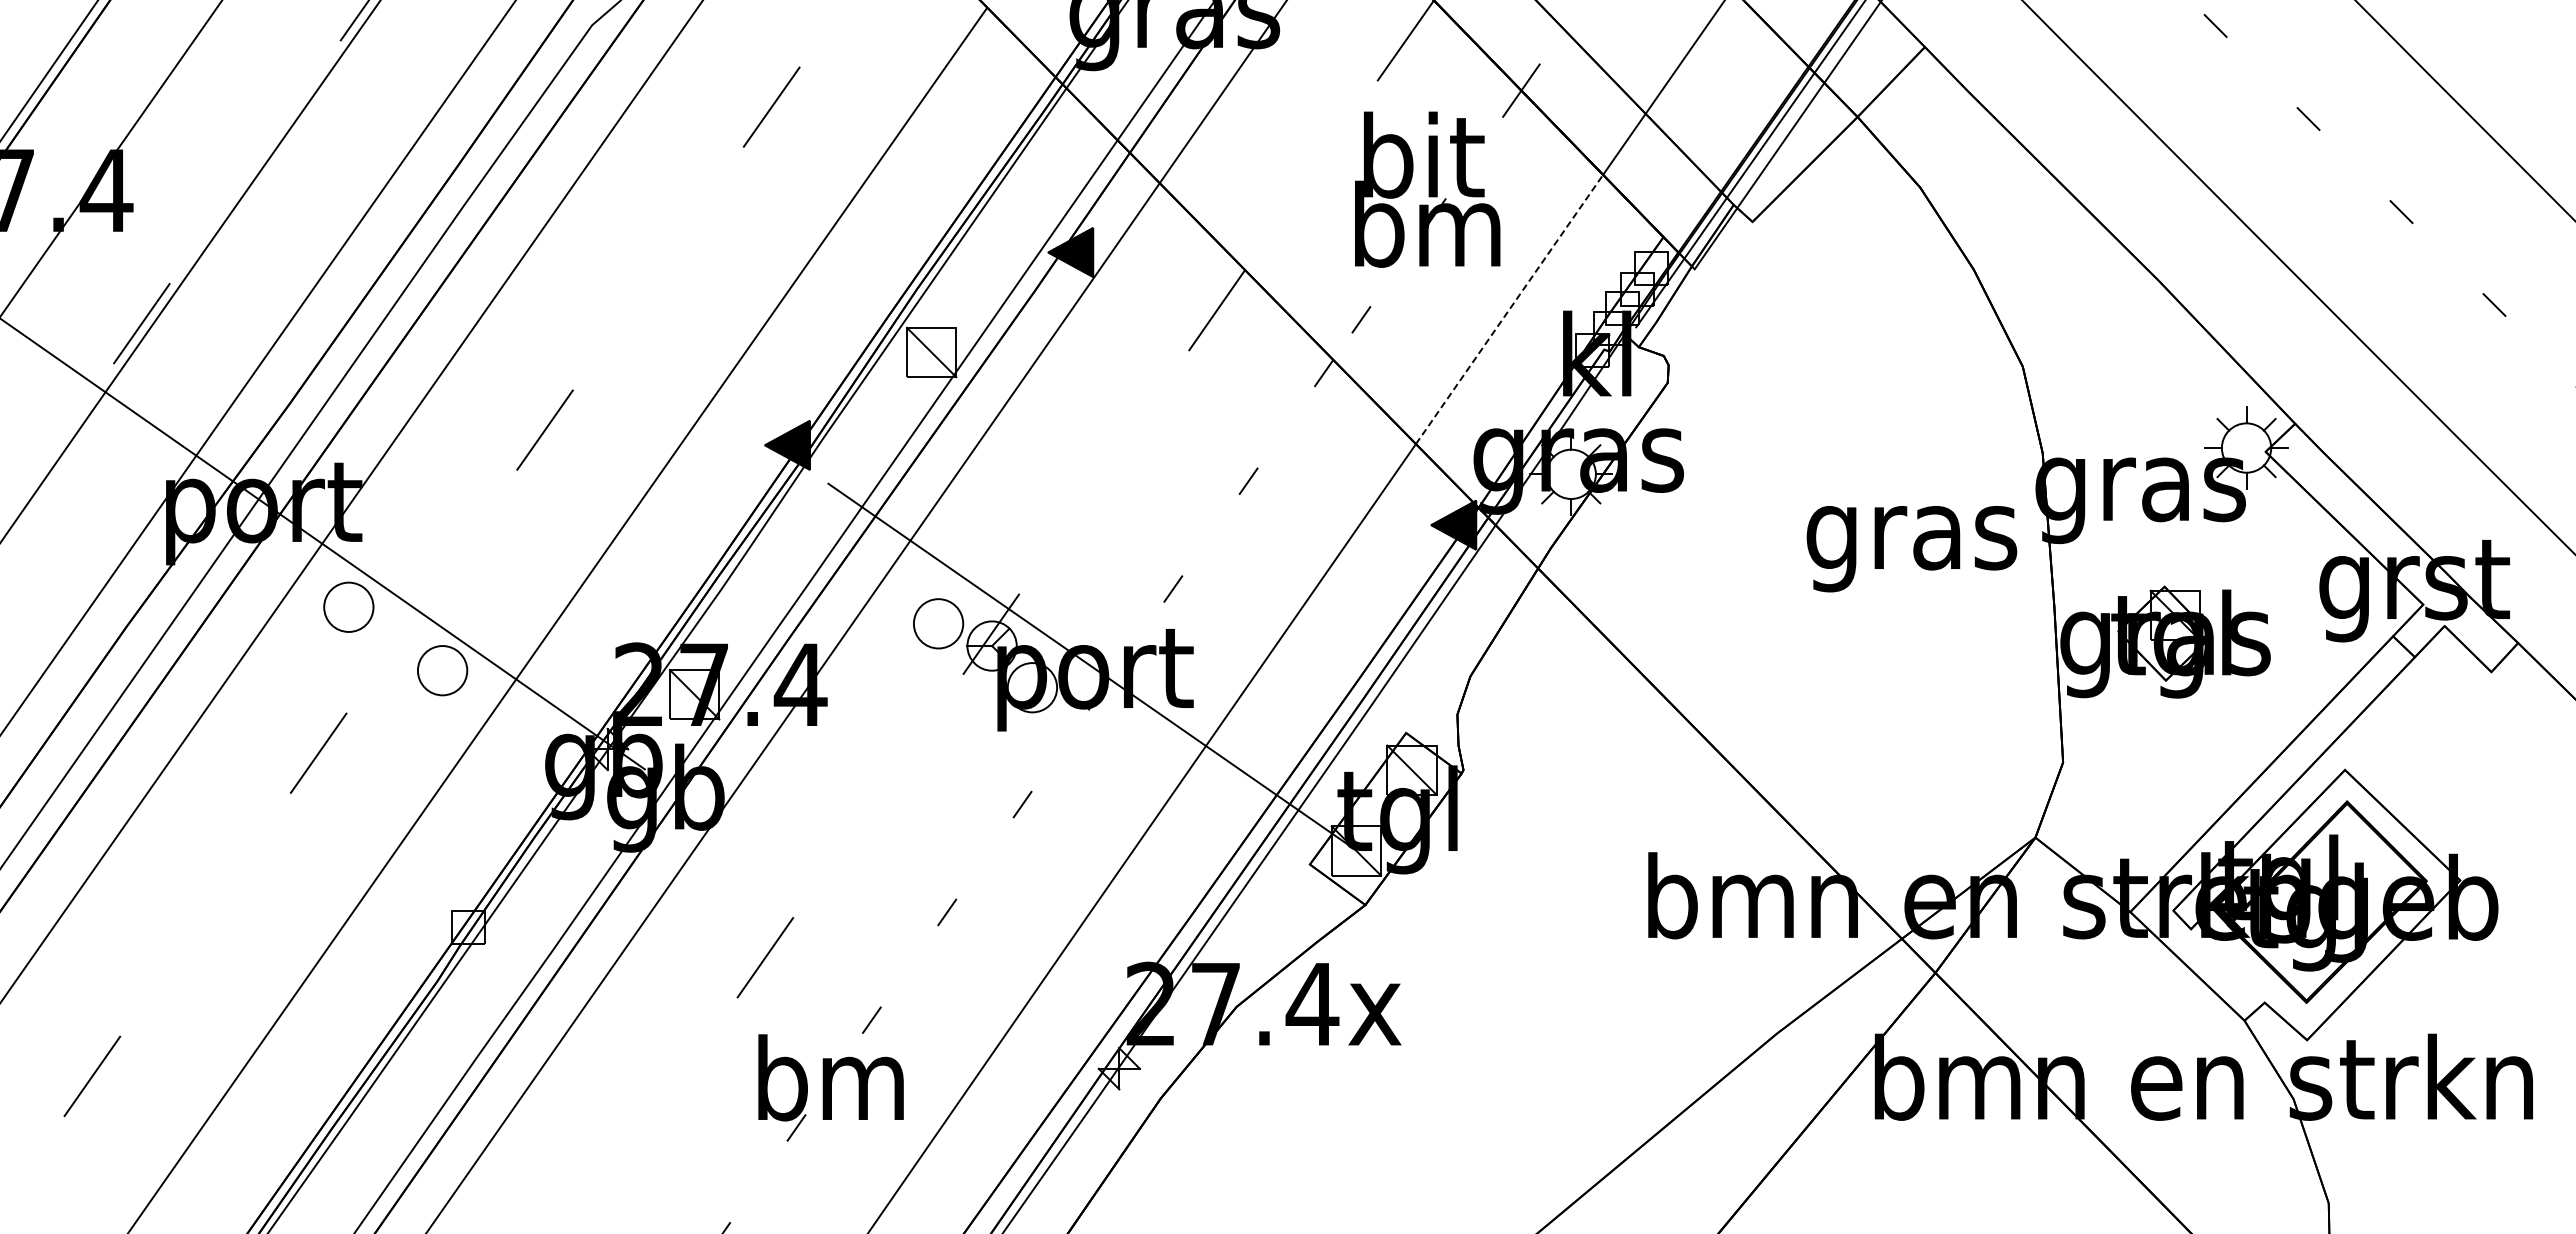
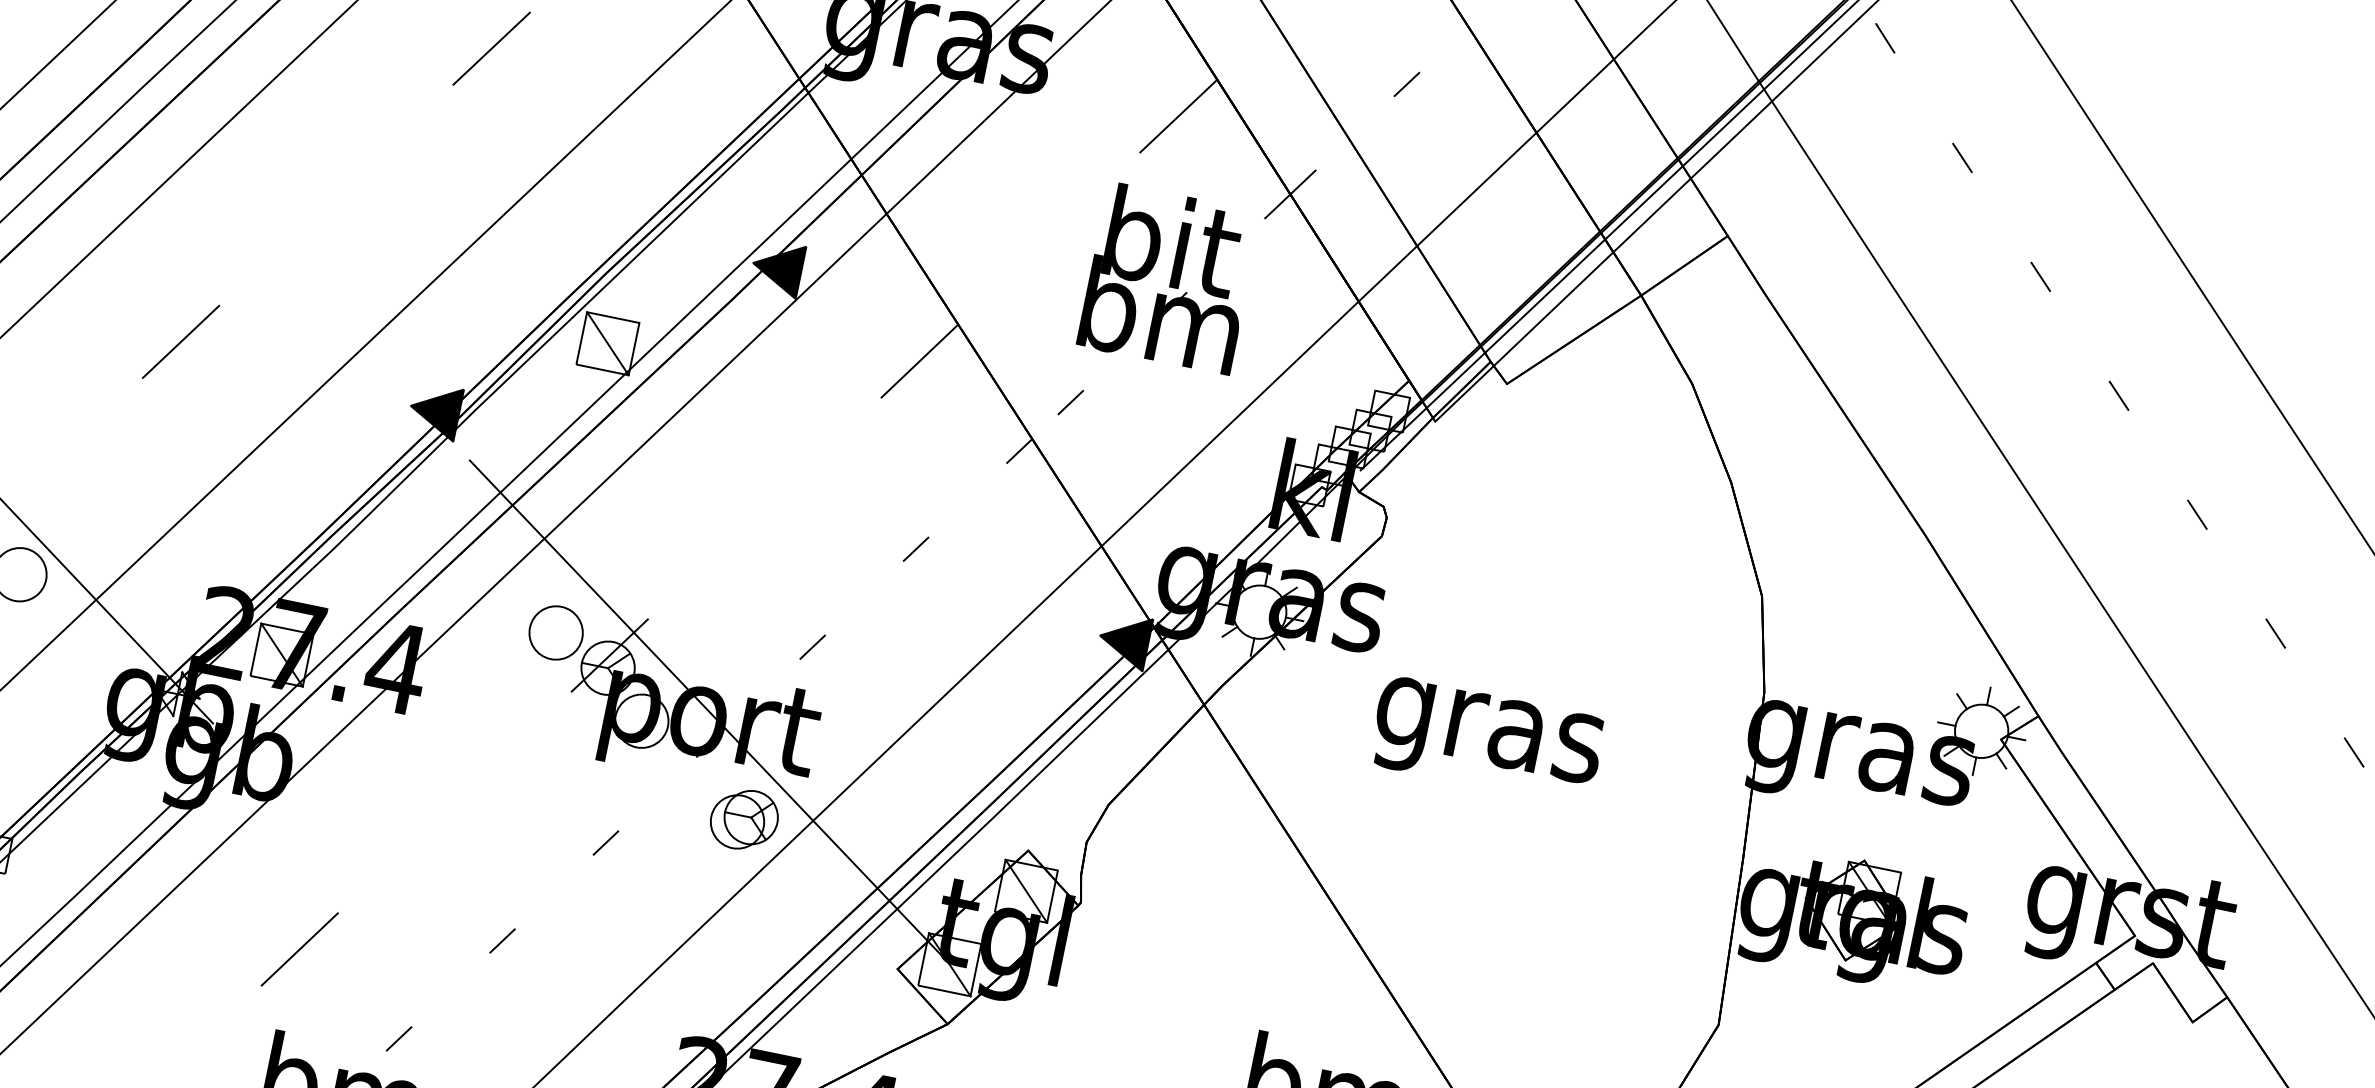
line: (1509, 309) -> (1230, 423), dashed -> solid
text: (1911, 549) -> (1486, 741), moved
part: (1143, 757) -> (744, 819), added

